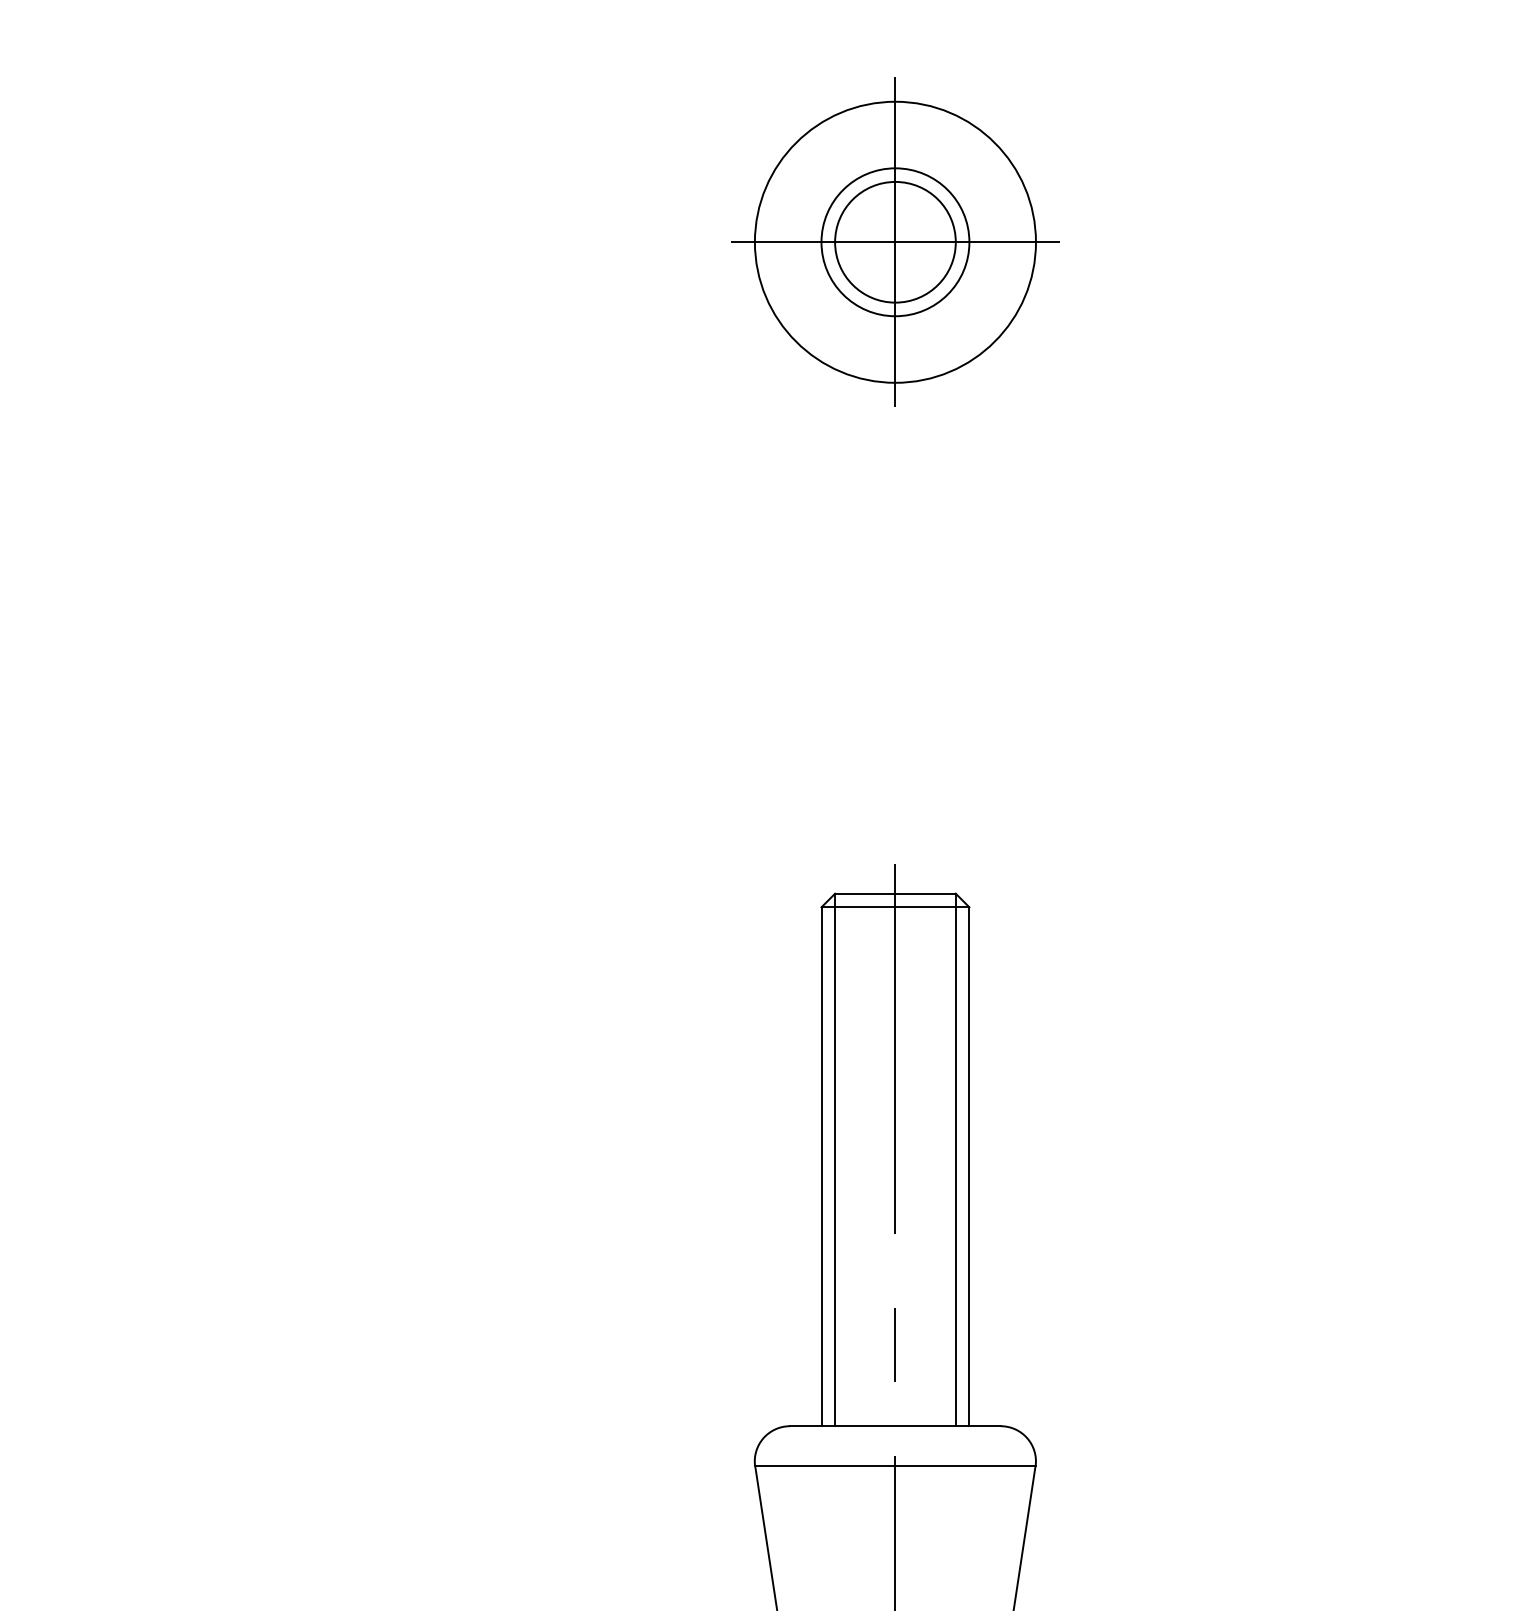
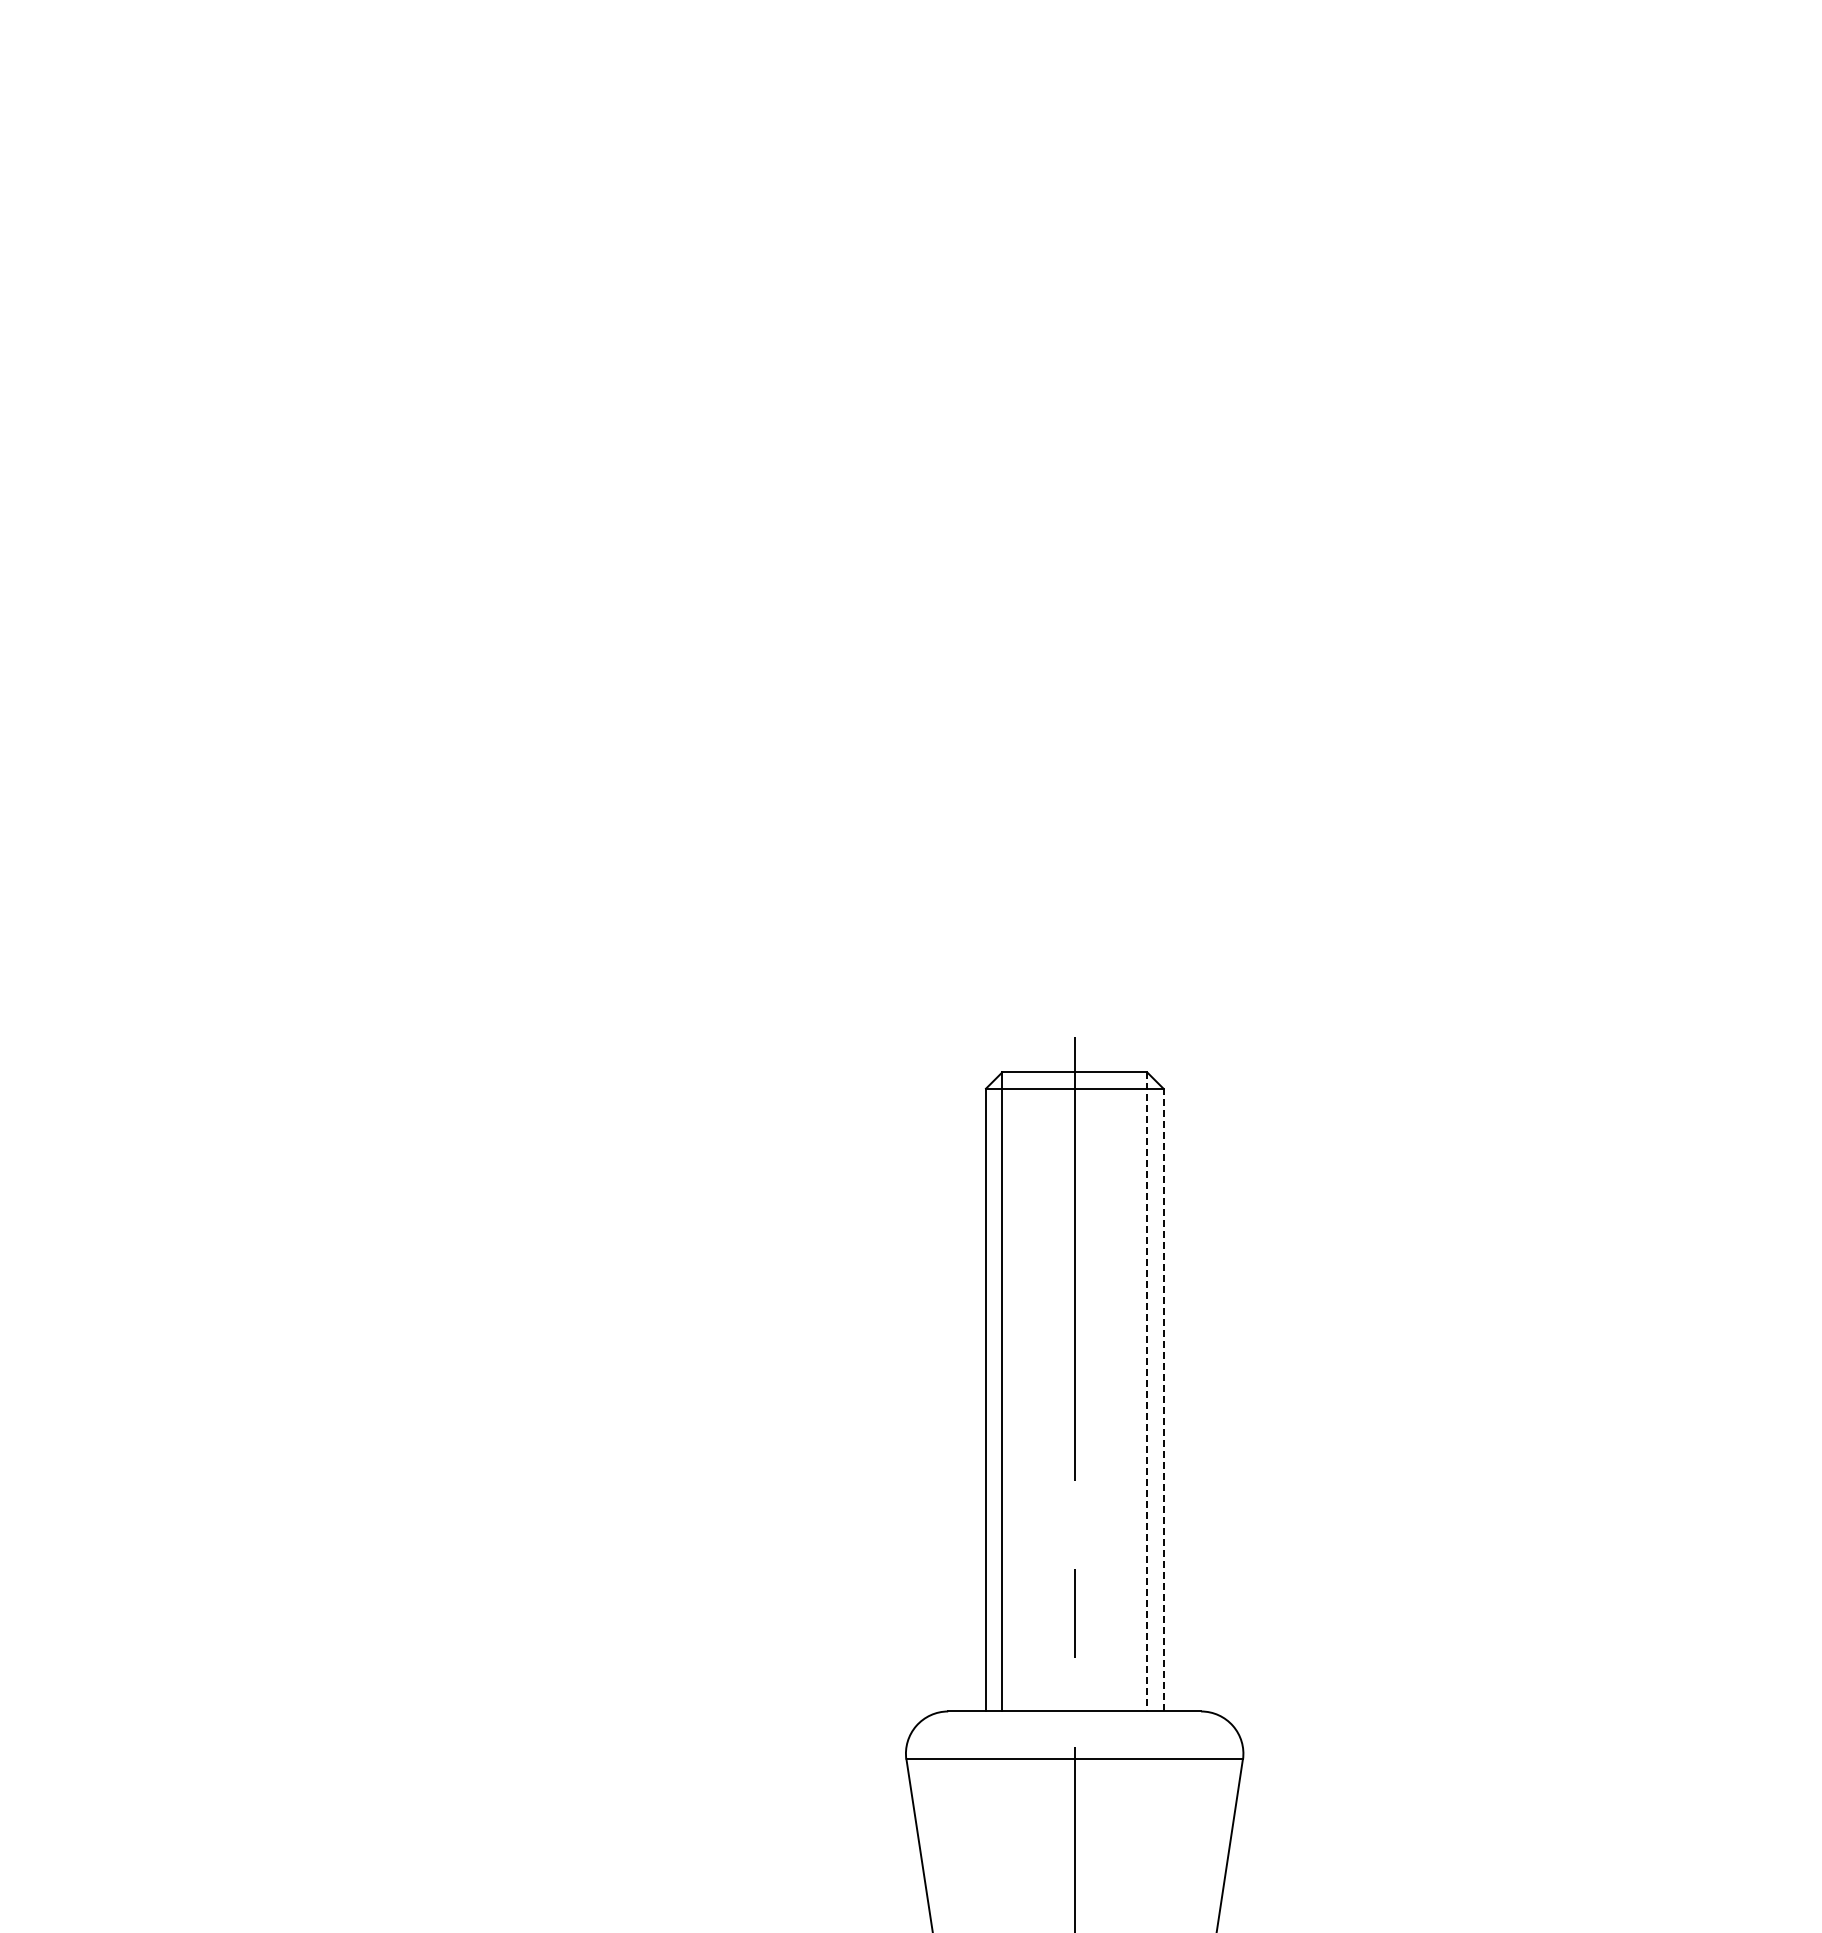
part: (895, 242) -> (1074, 290), removed
line: (956, 1159) -> (1147, 1391), solid -> dashed
line: (969, 1166) -> (1163, 1399), solid -> dashed

